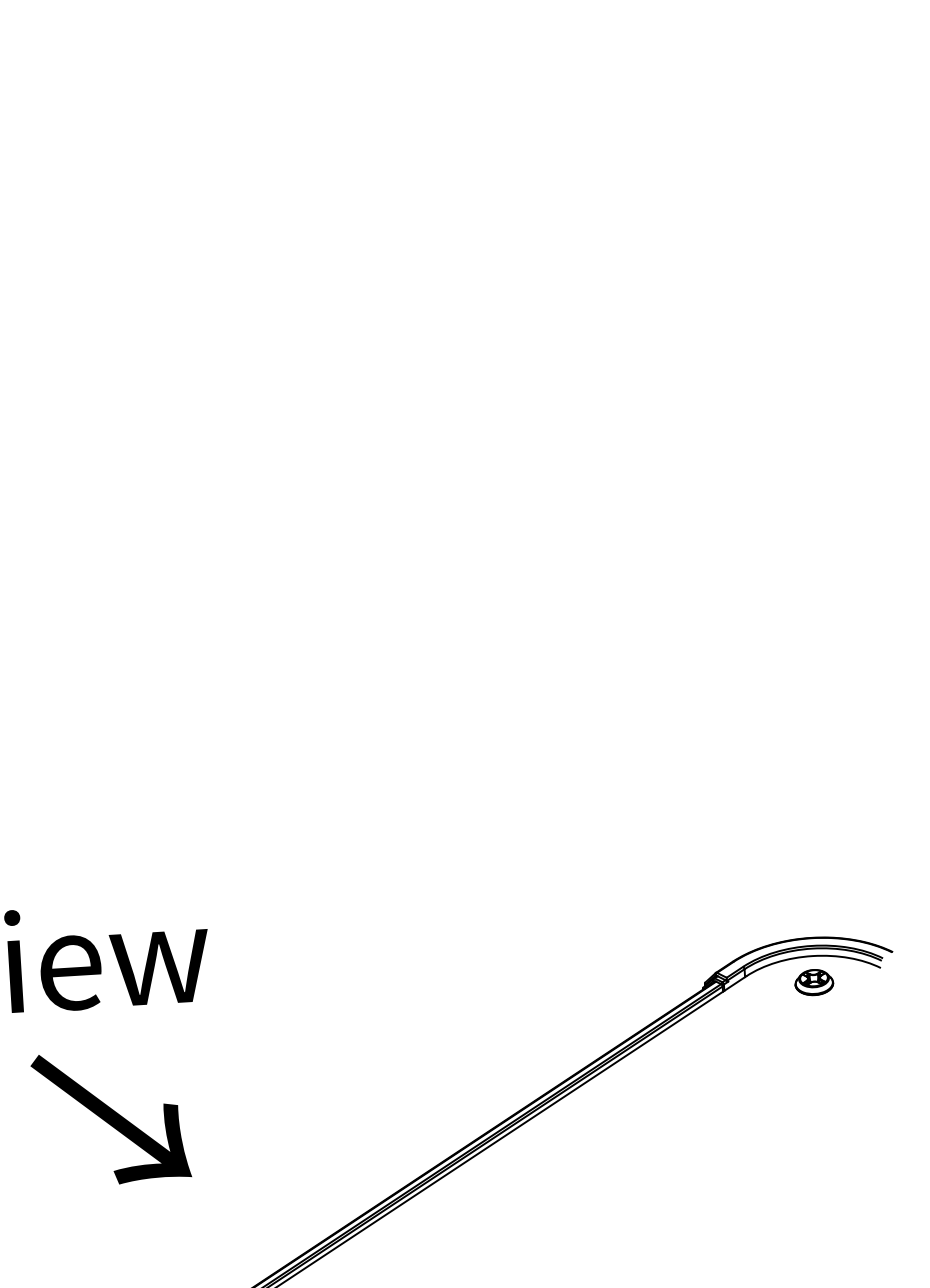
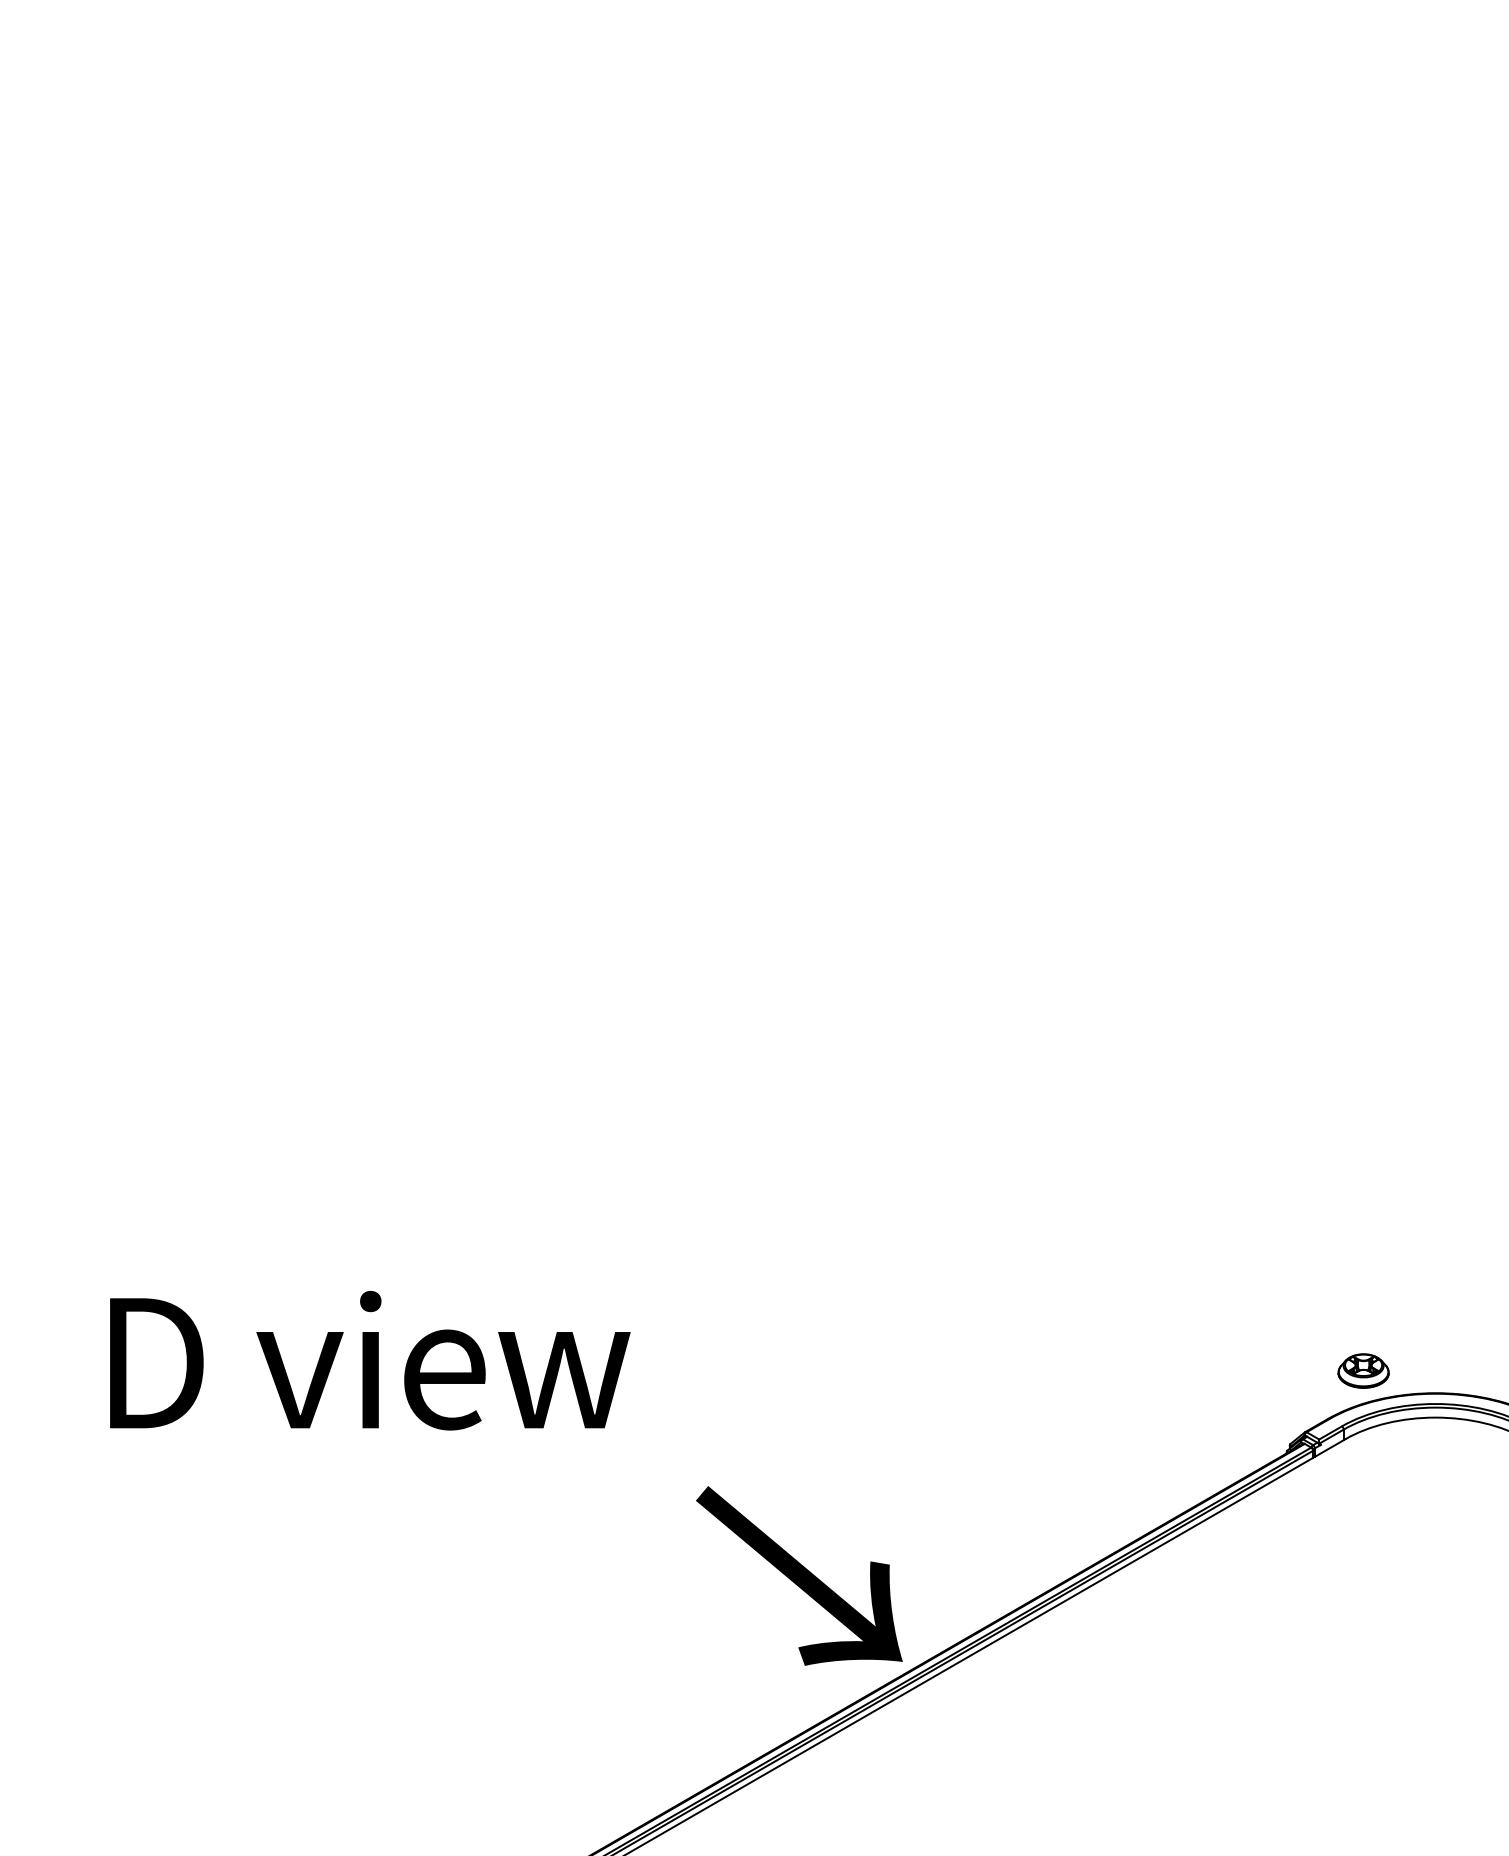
part: (814, 982) -> (1363, 1370), moved
text: (111, 1117) -> (799, 1575), moved

